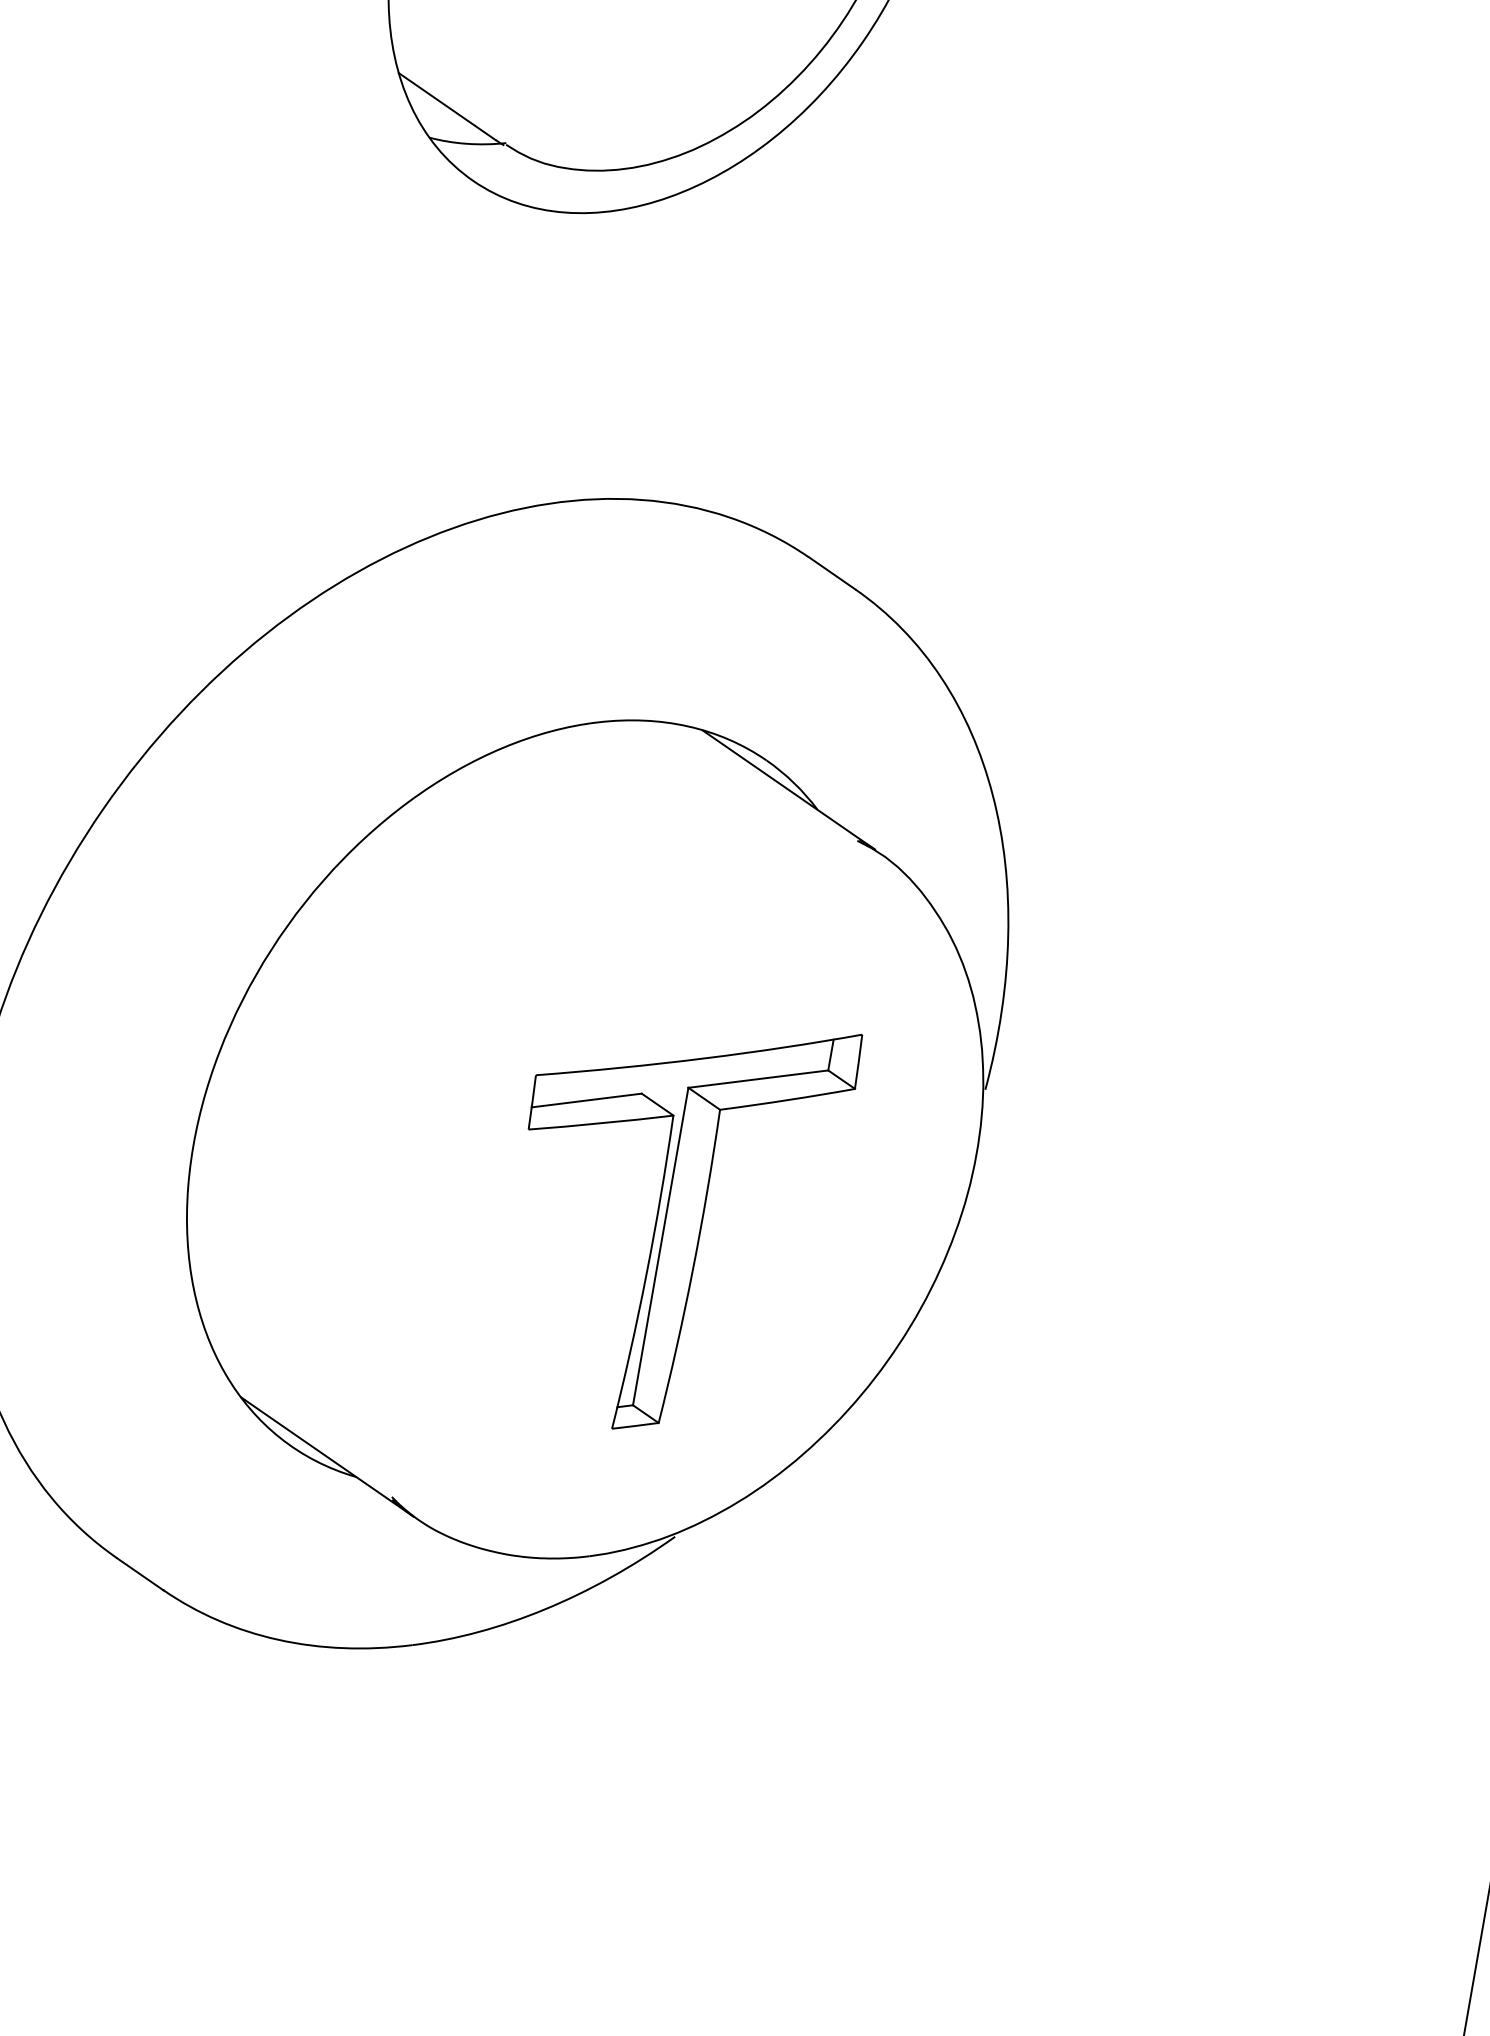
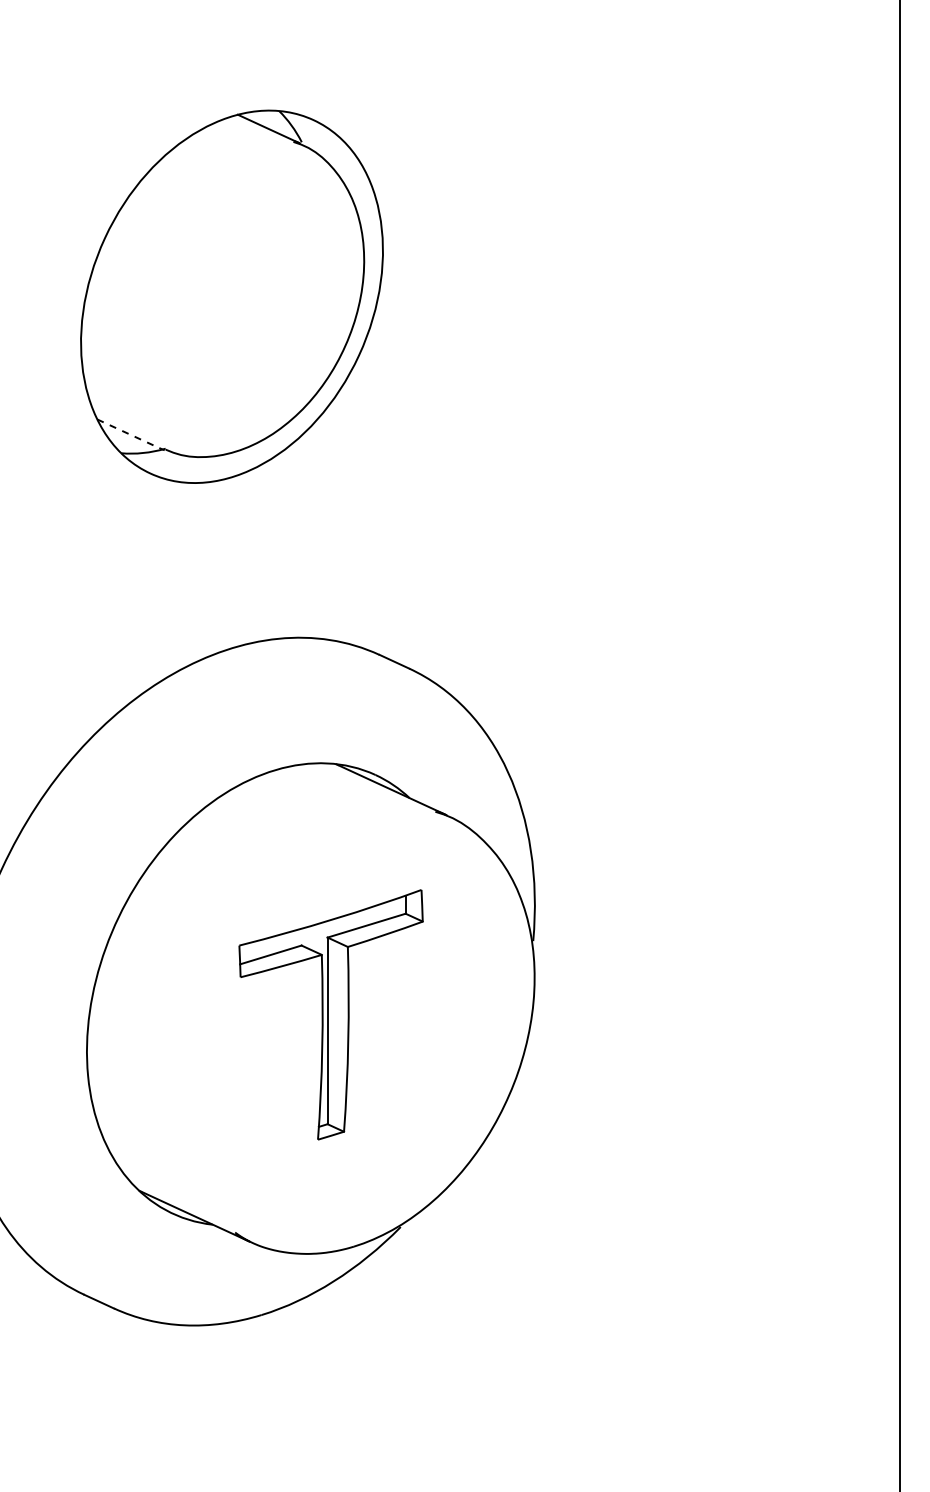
line: (447, 106) -> (128, 433), solid -> dashed
part: (670, 1219) -> (330, 1014), moved

